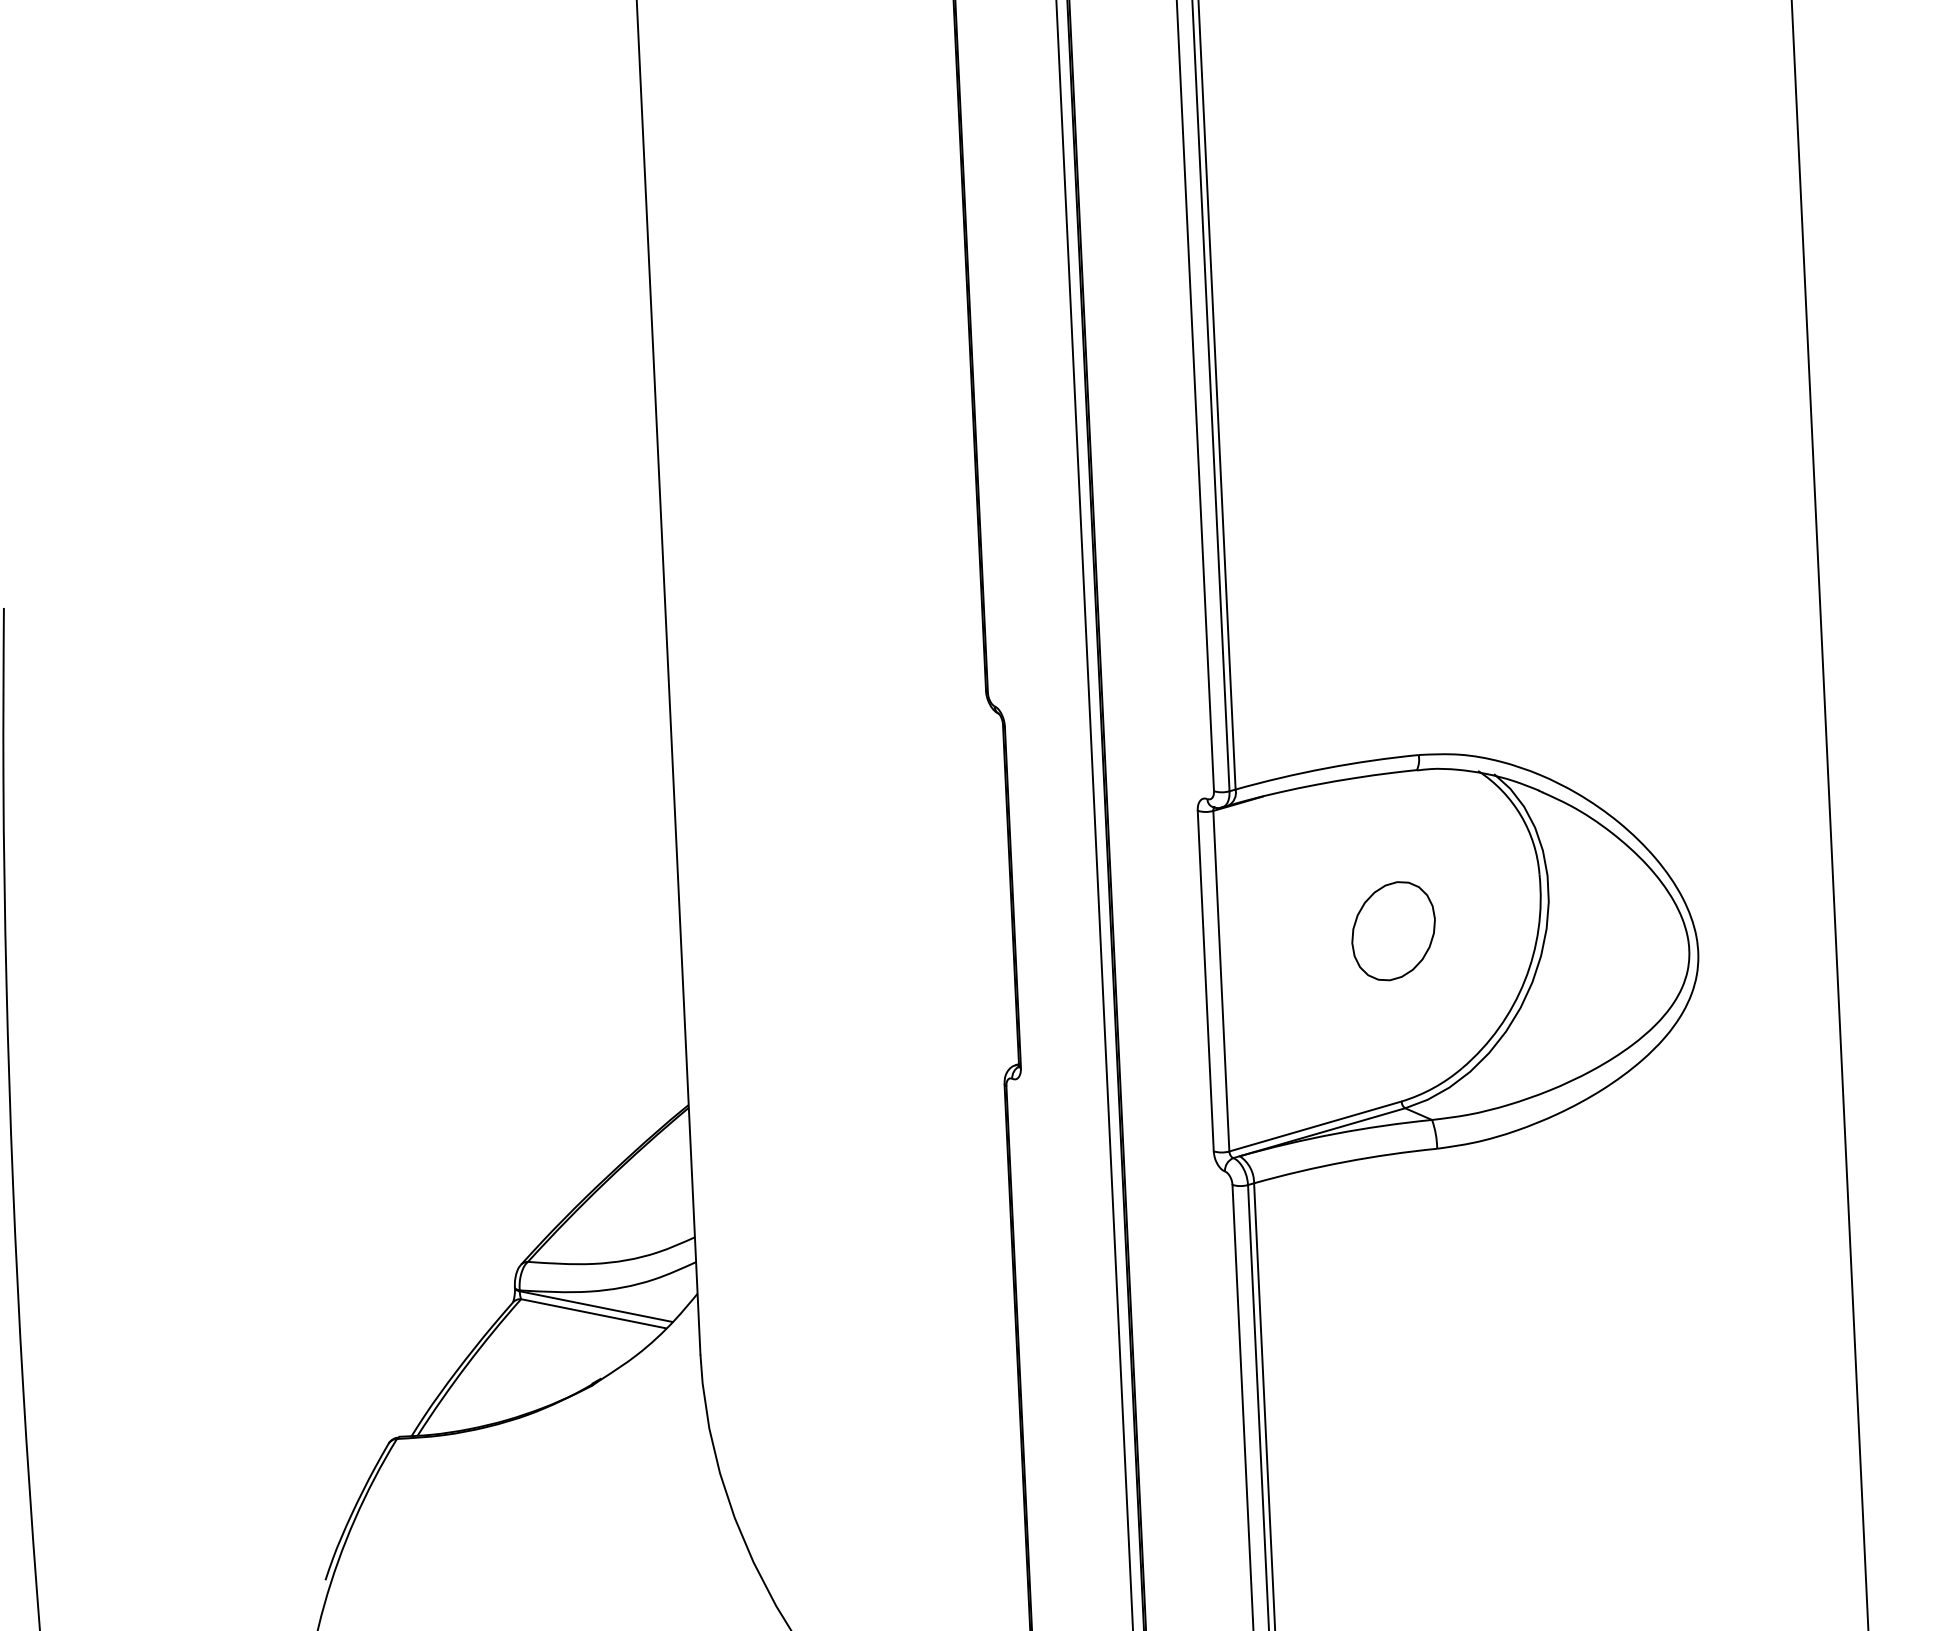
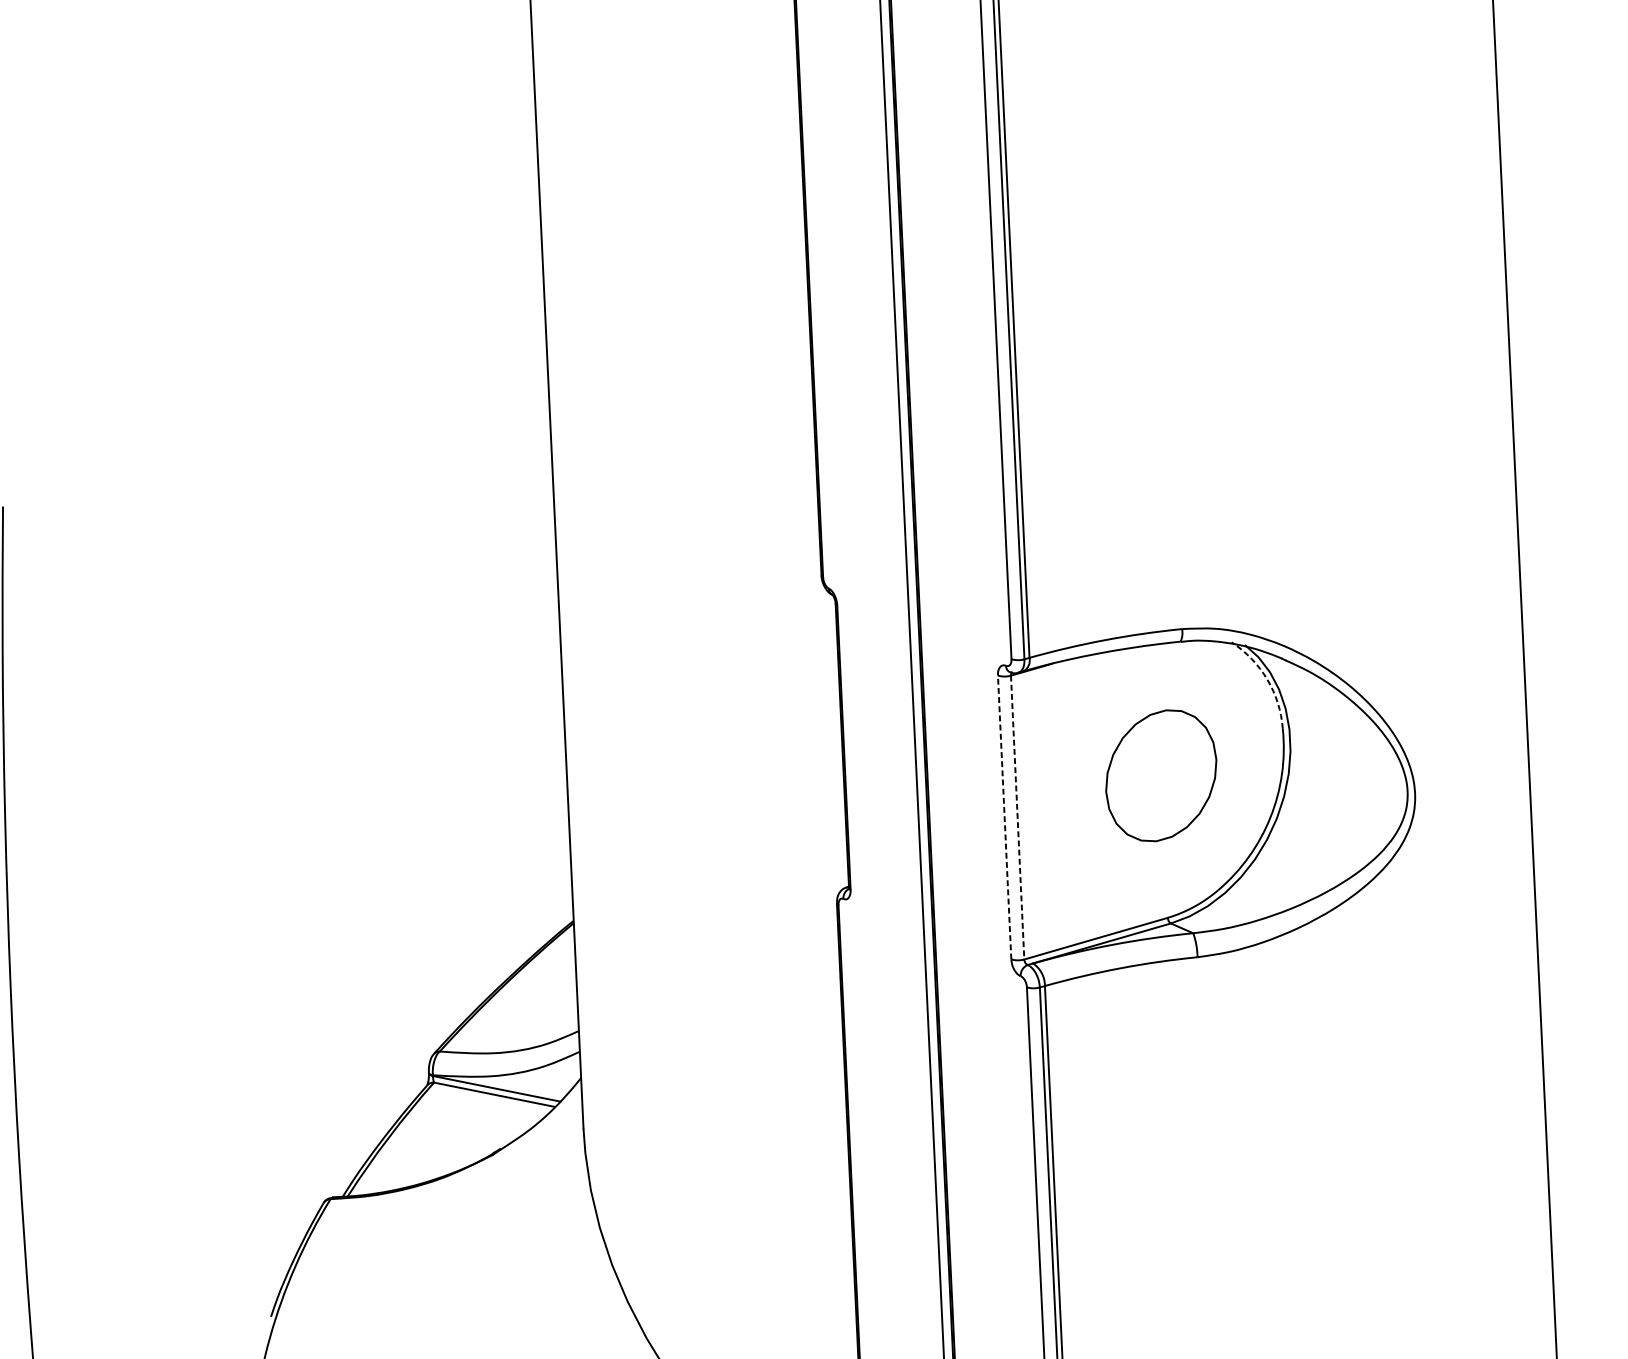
arc: (1520, 815) -> (1266, 679), solid -> dashed
part: (1393, 931) -> (1161, 776), size x1.6
line: (1205, 980) -> (1004, 817), solid -> dashed
line: (1221, 981) -> (1017, 817), solid -> dashed

